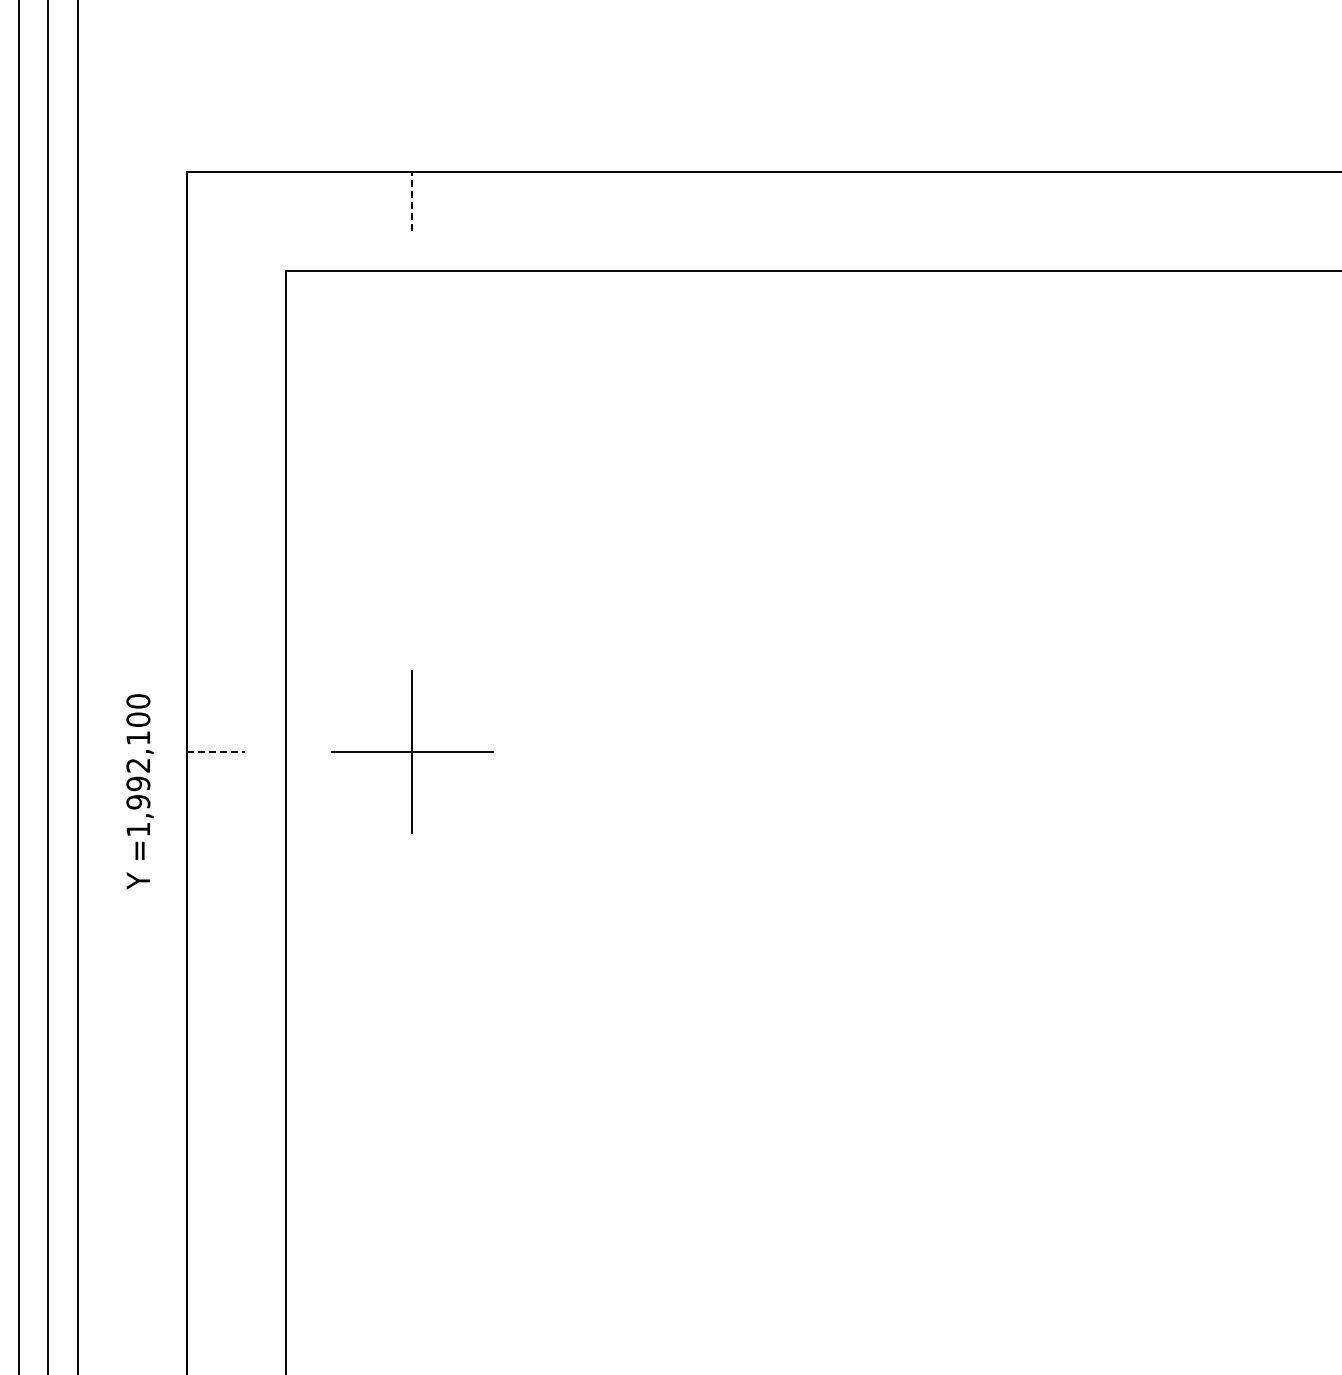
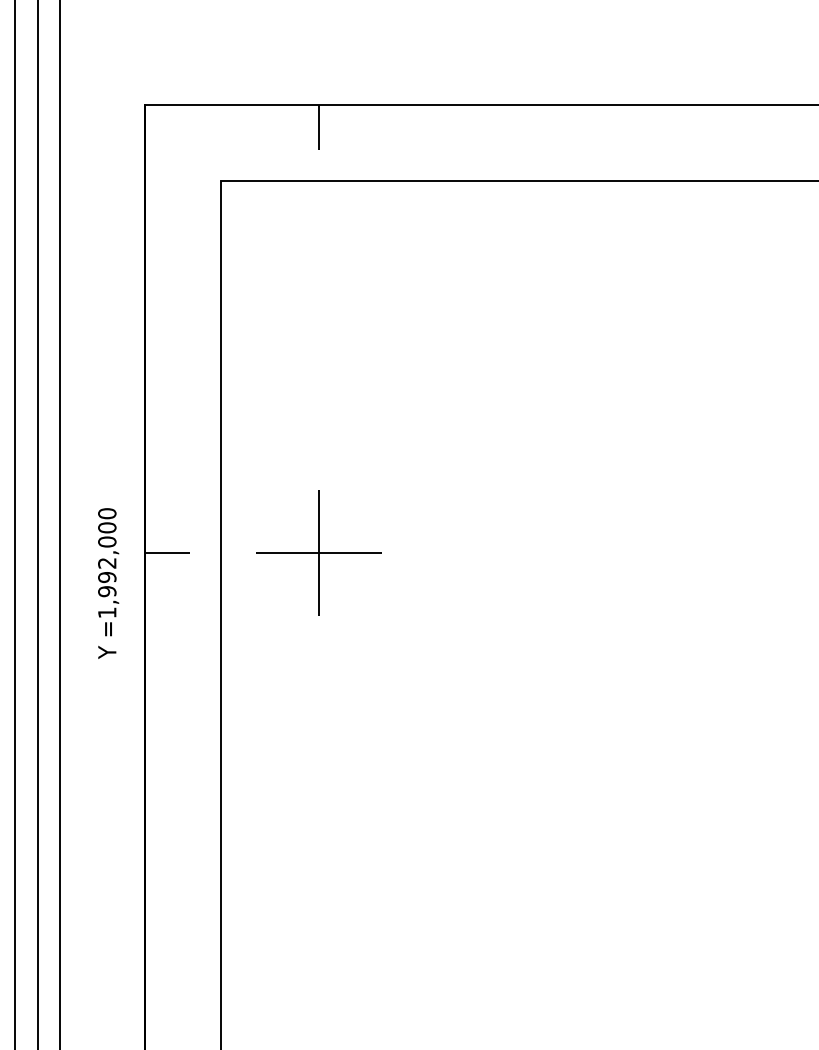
line: (412, 200) -> (319, 126), dashed -> solid
text: (138, 737) -> (107, 541), =1,992,100 -> =1,992,000
line: (216, 751) -> (167, 552), dashed -> solid

